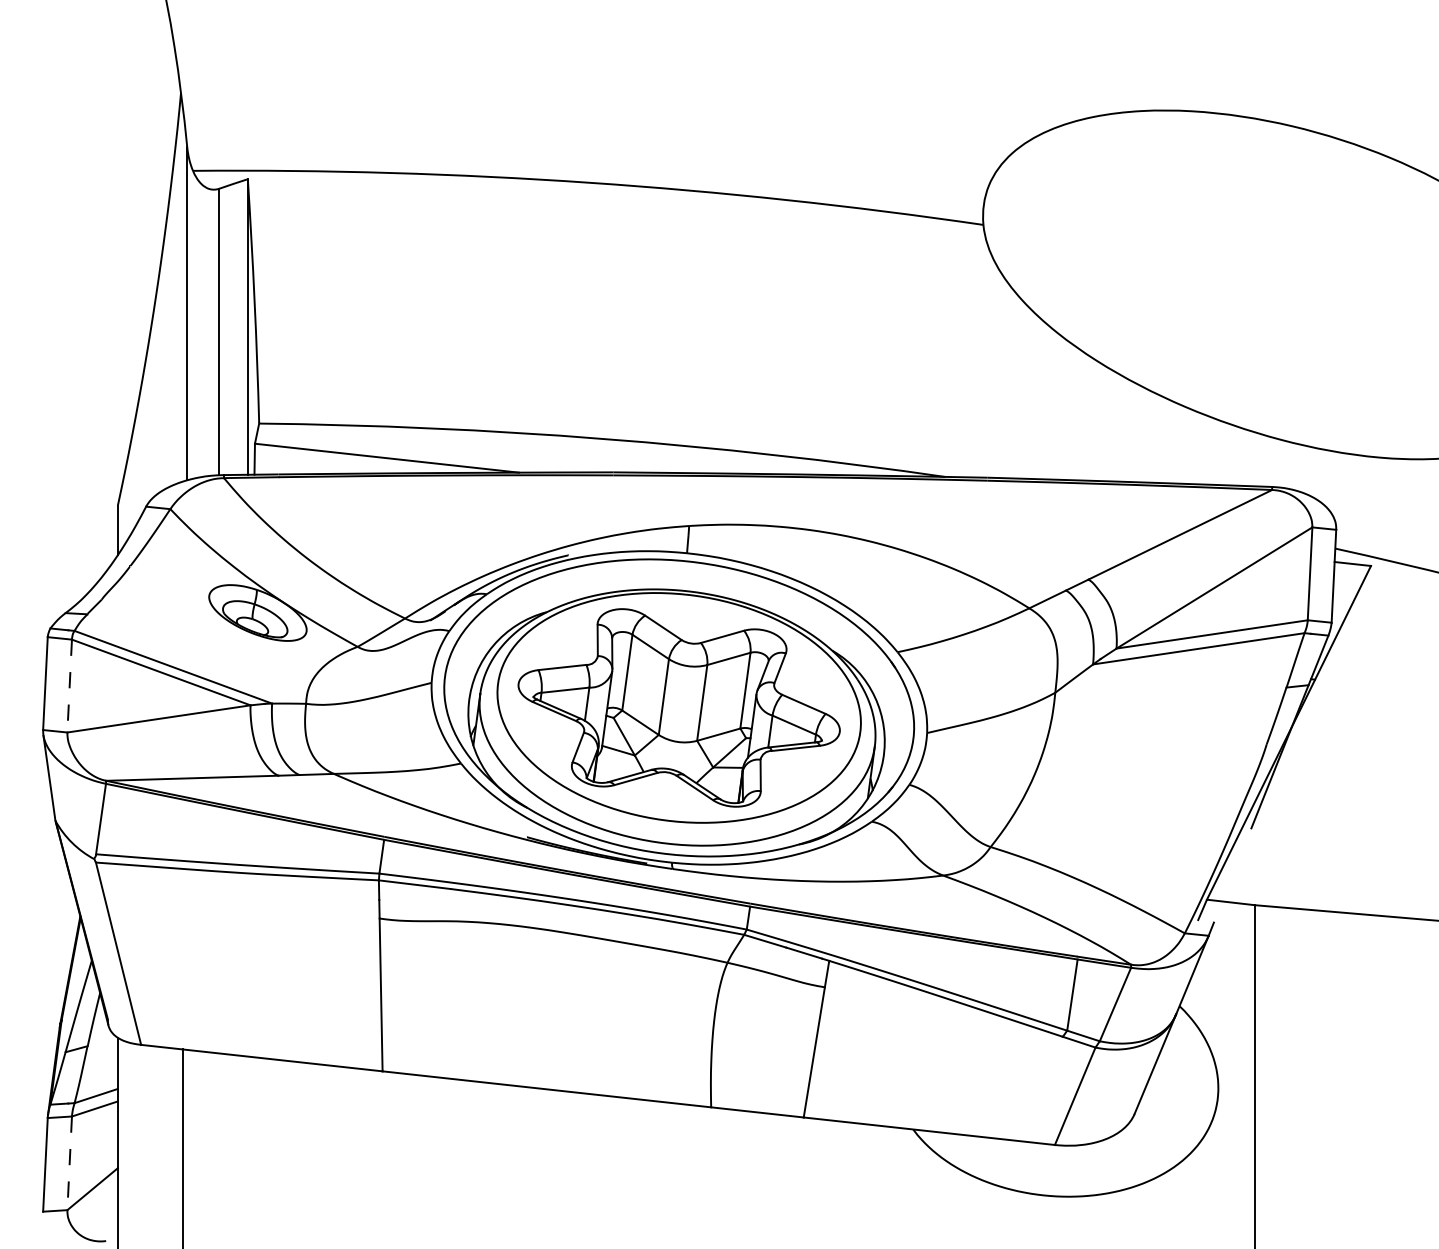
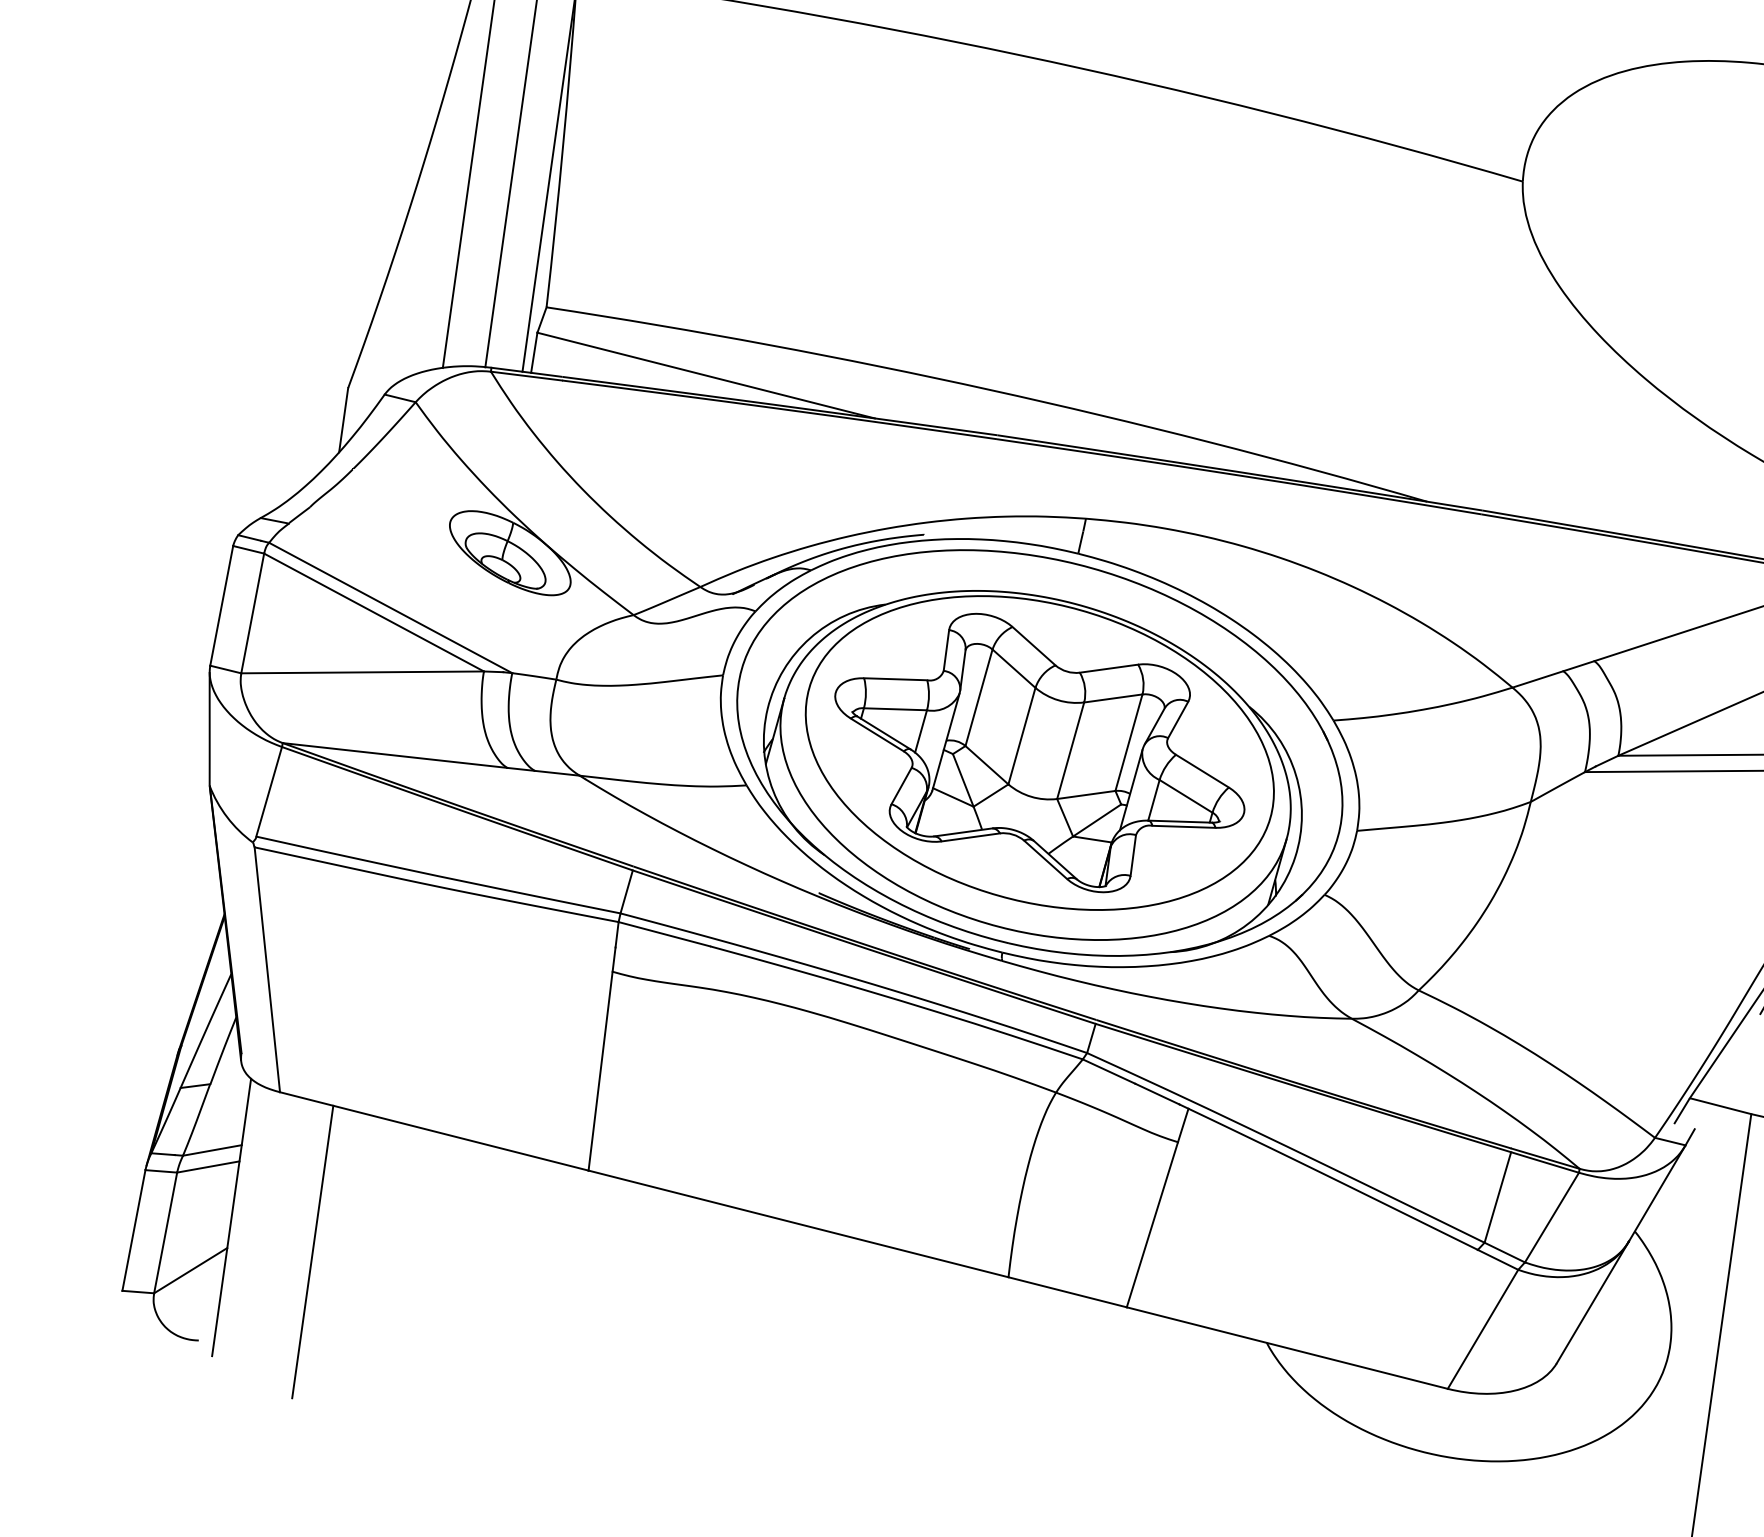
line: (69, 686) -> (252, 613), dashed -> solid
line: (69, 1163) -> (165, 1233), dashed -> solid

